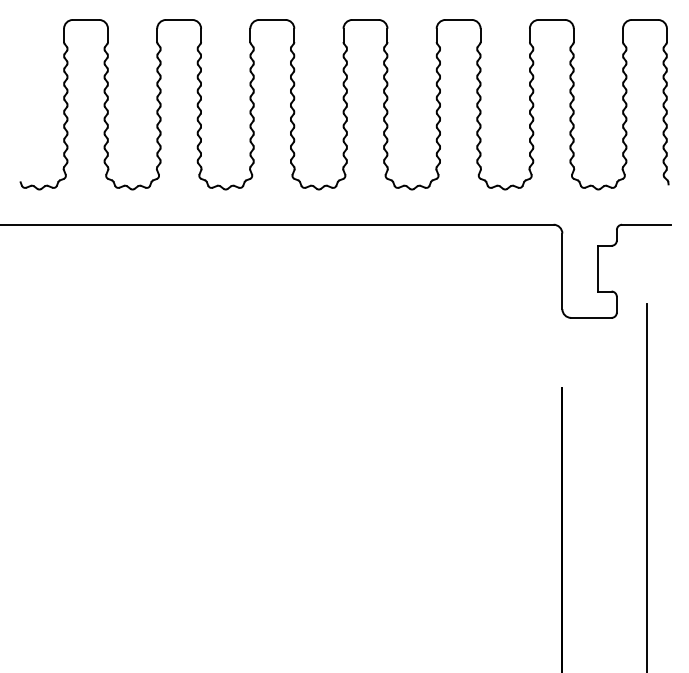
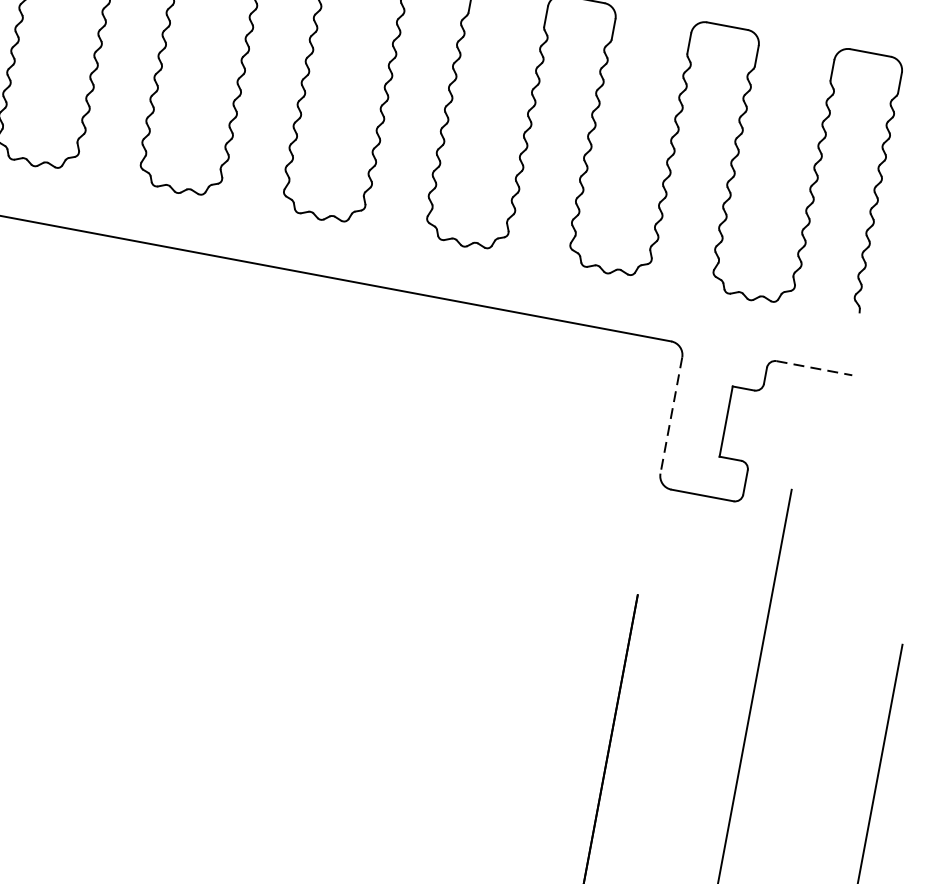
line: (646, 224) -> (814, 367), solid -> dashed
line: (562, 271) -> (671, 415), solid -> dashed

